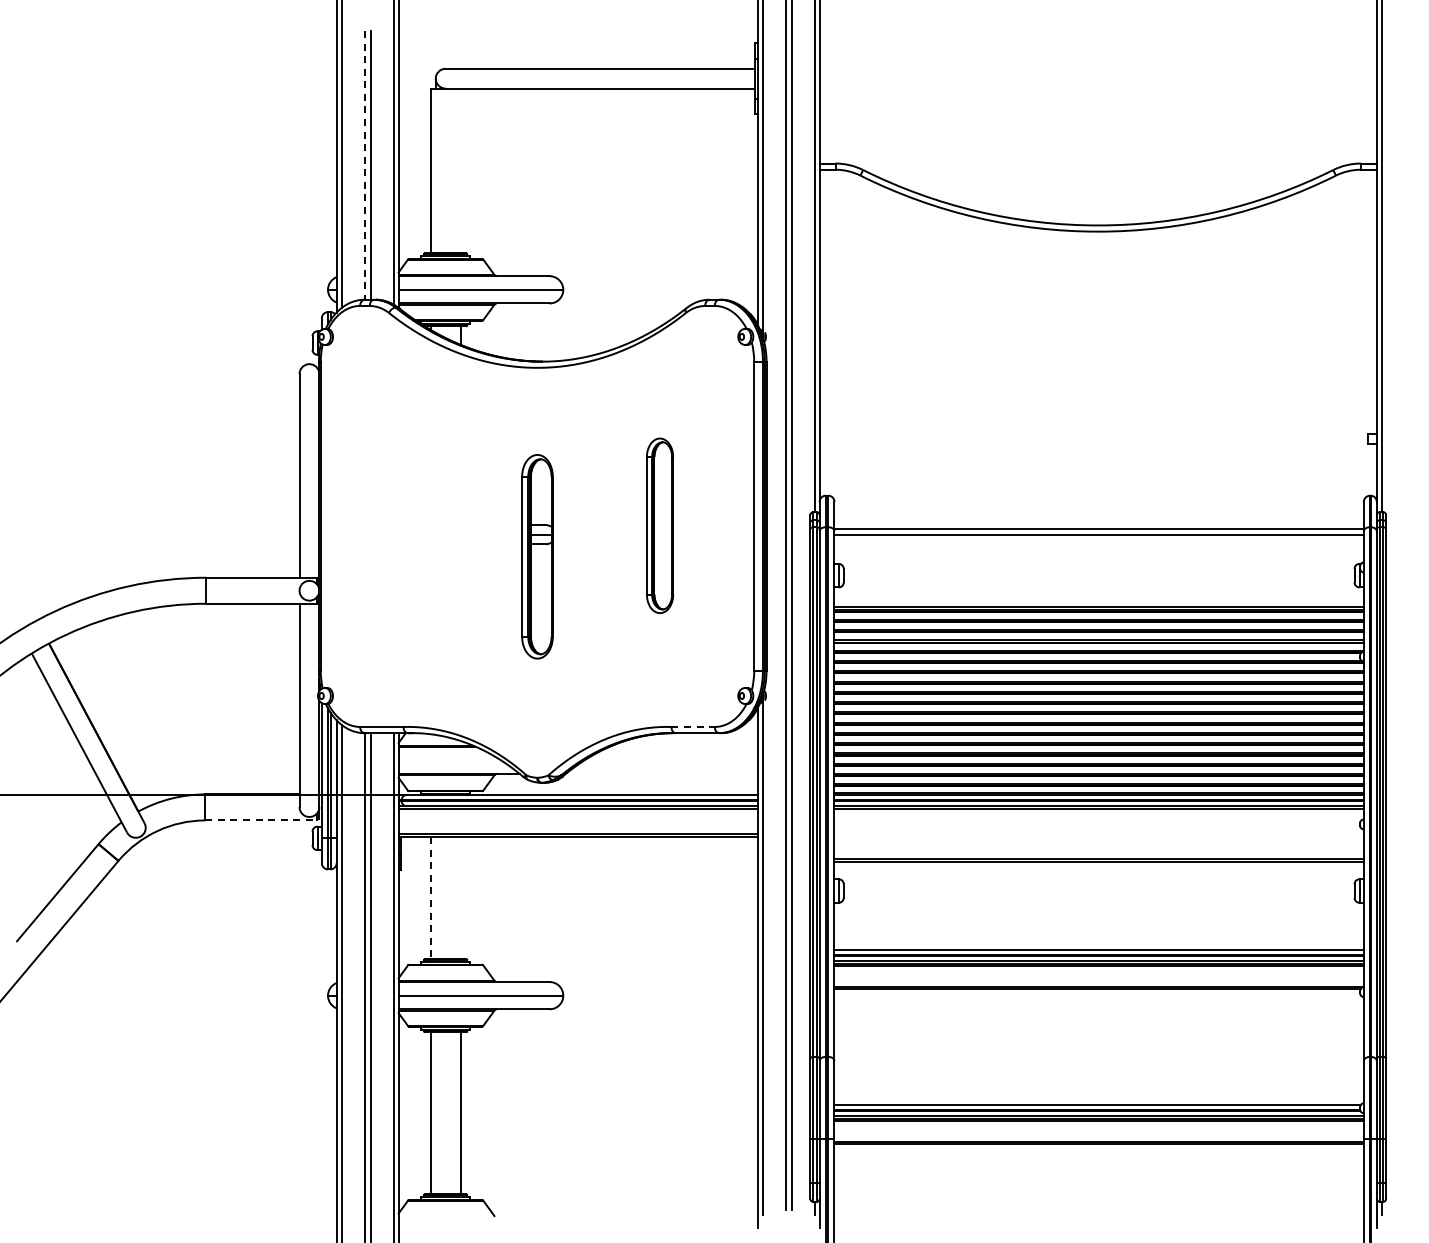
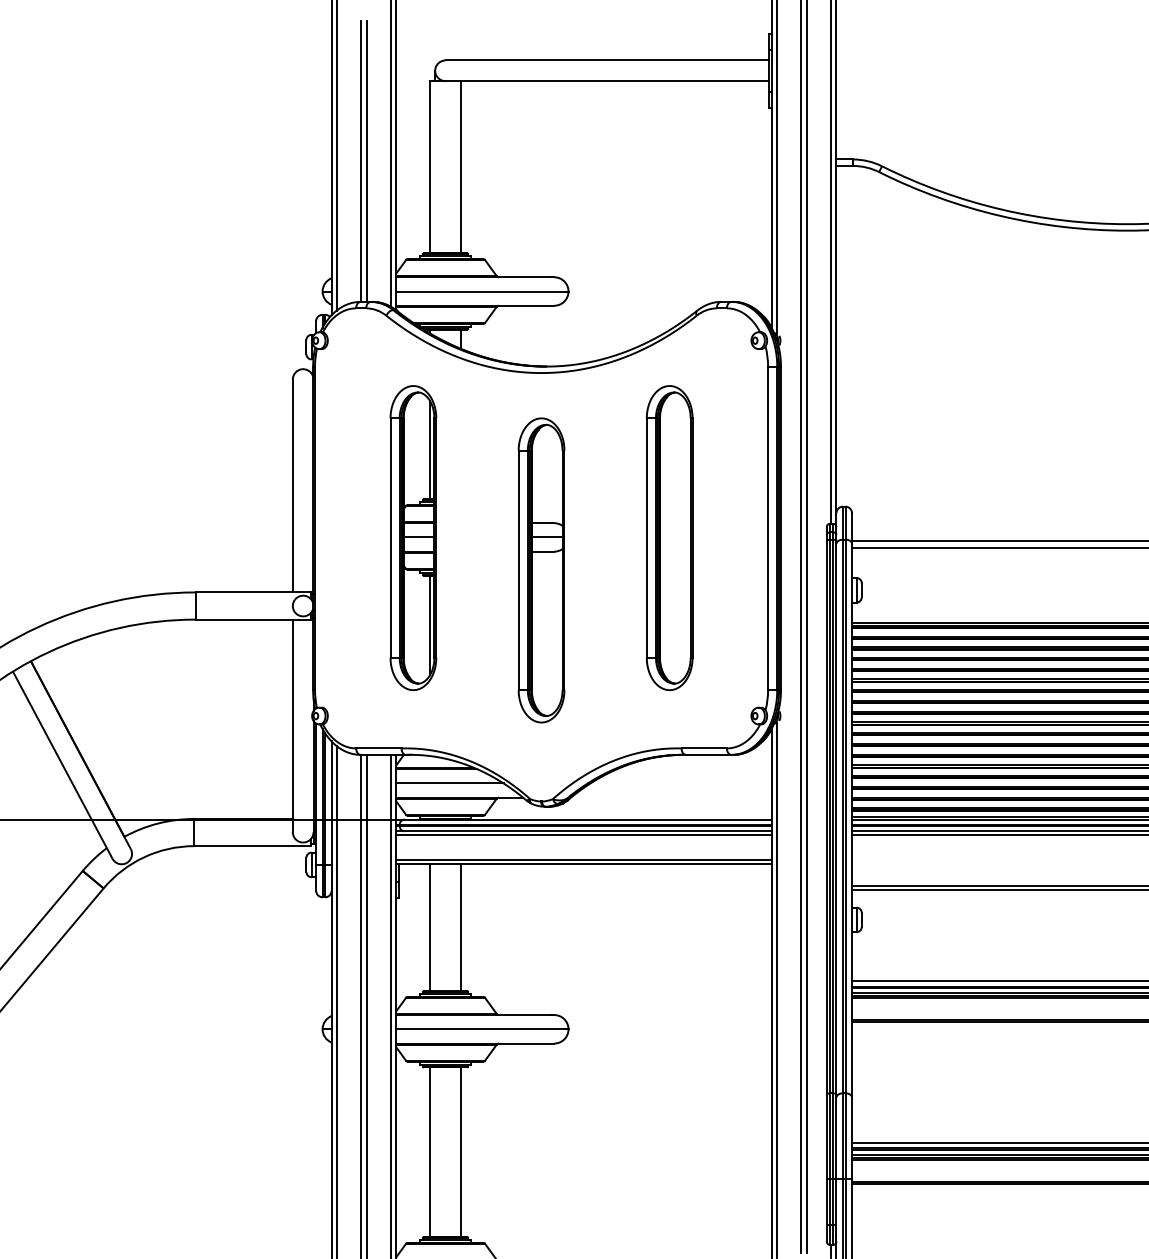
line: (364, 165) -> (360, 161), dashed -> solid
line: (460, 170) -> (461, 166), added
part: (414, 525) -> (413, 537), added
part: (659, 525) -> (669, 537), size x1.67
part: (537, 556) -> (541, 570), size x1.43
line: (693, 726) -> (704, 747), dashed -> solid
line: (449, 760) -> (449, 783), added
line: (261, 820) -> (253, 846), dashed -> solid
line: (430, 898) -> (429, 927), dashed -> solid
line: (460, 898) -> (461, 927), added

